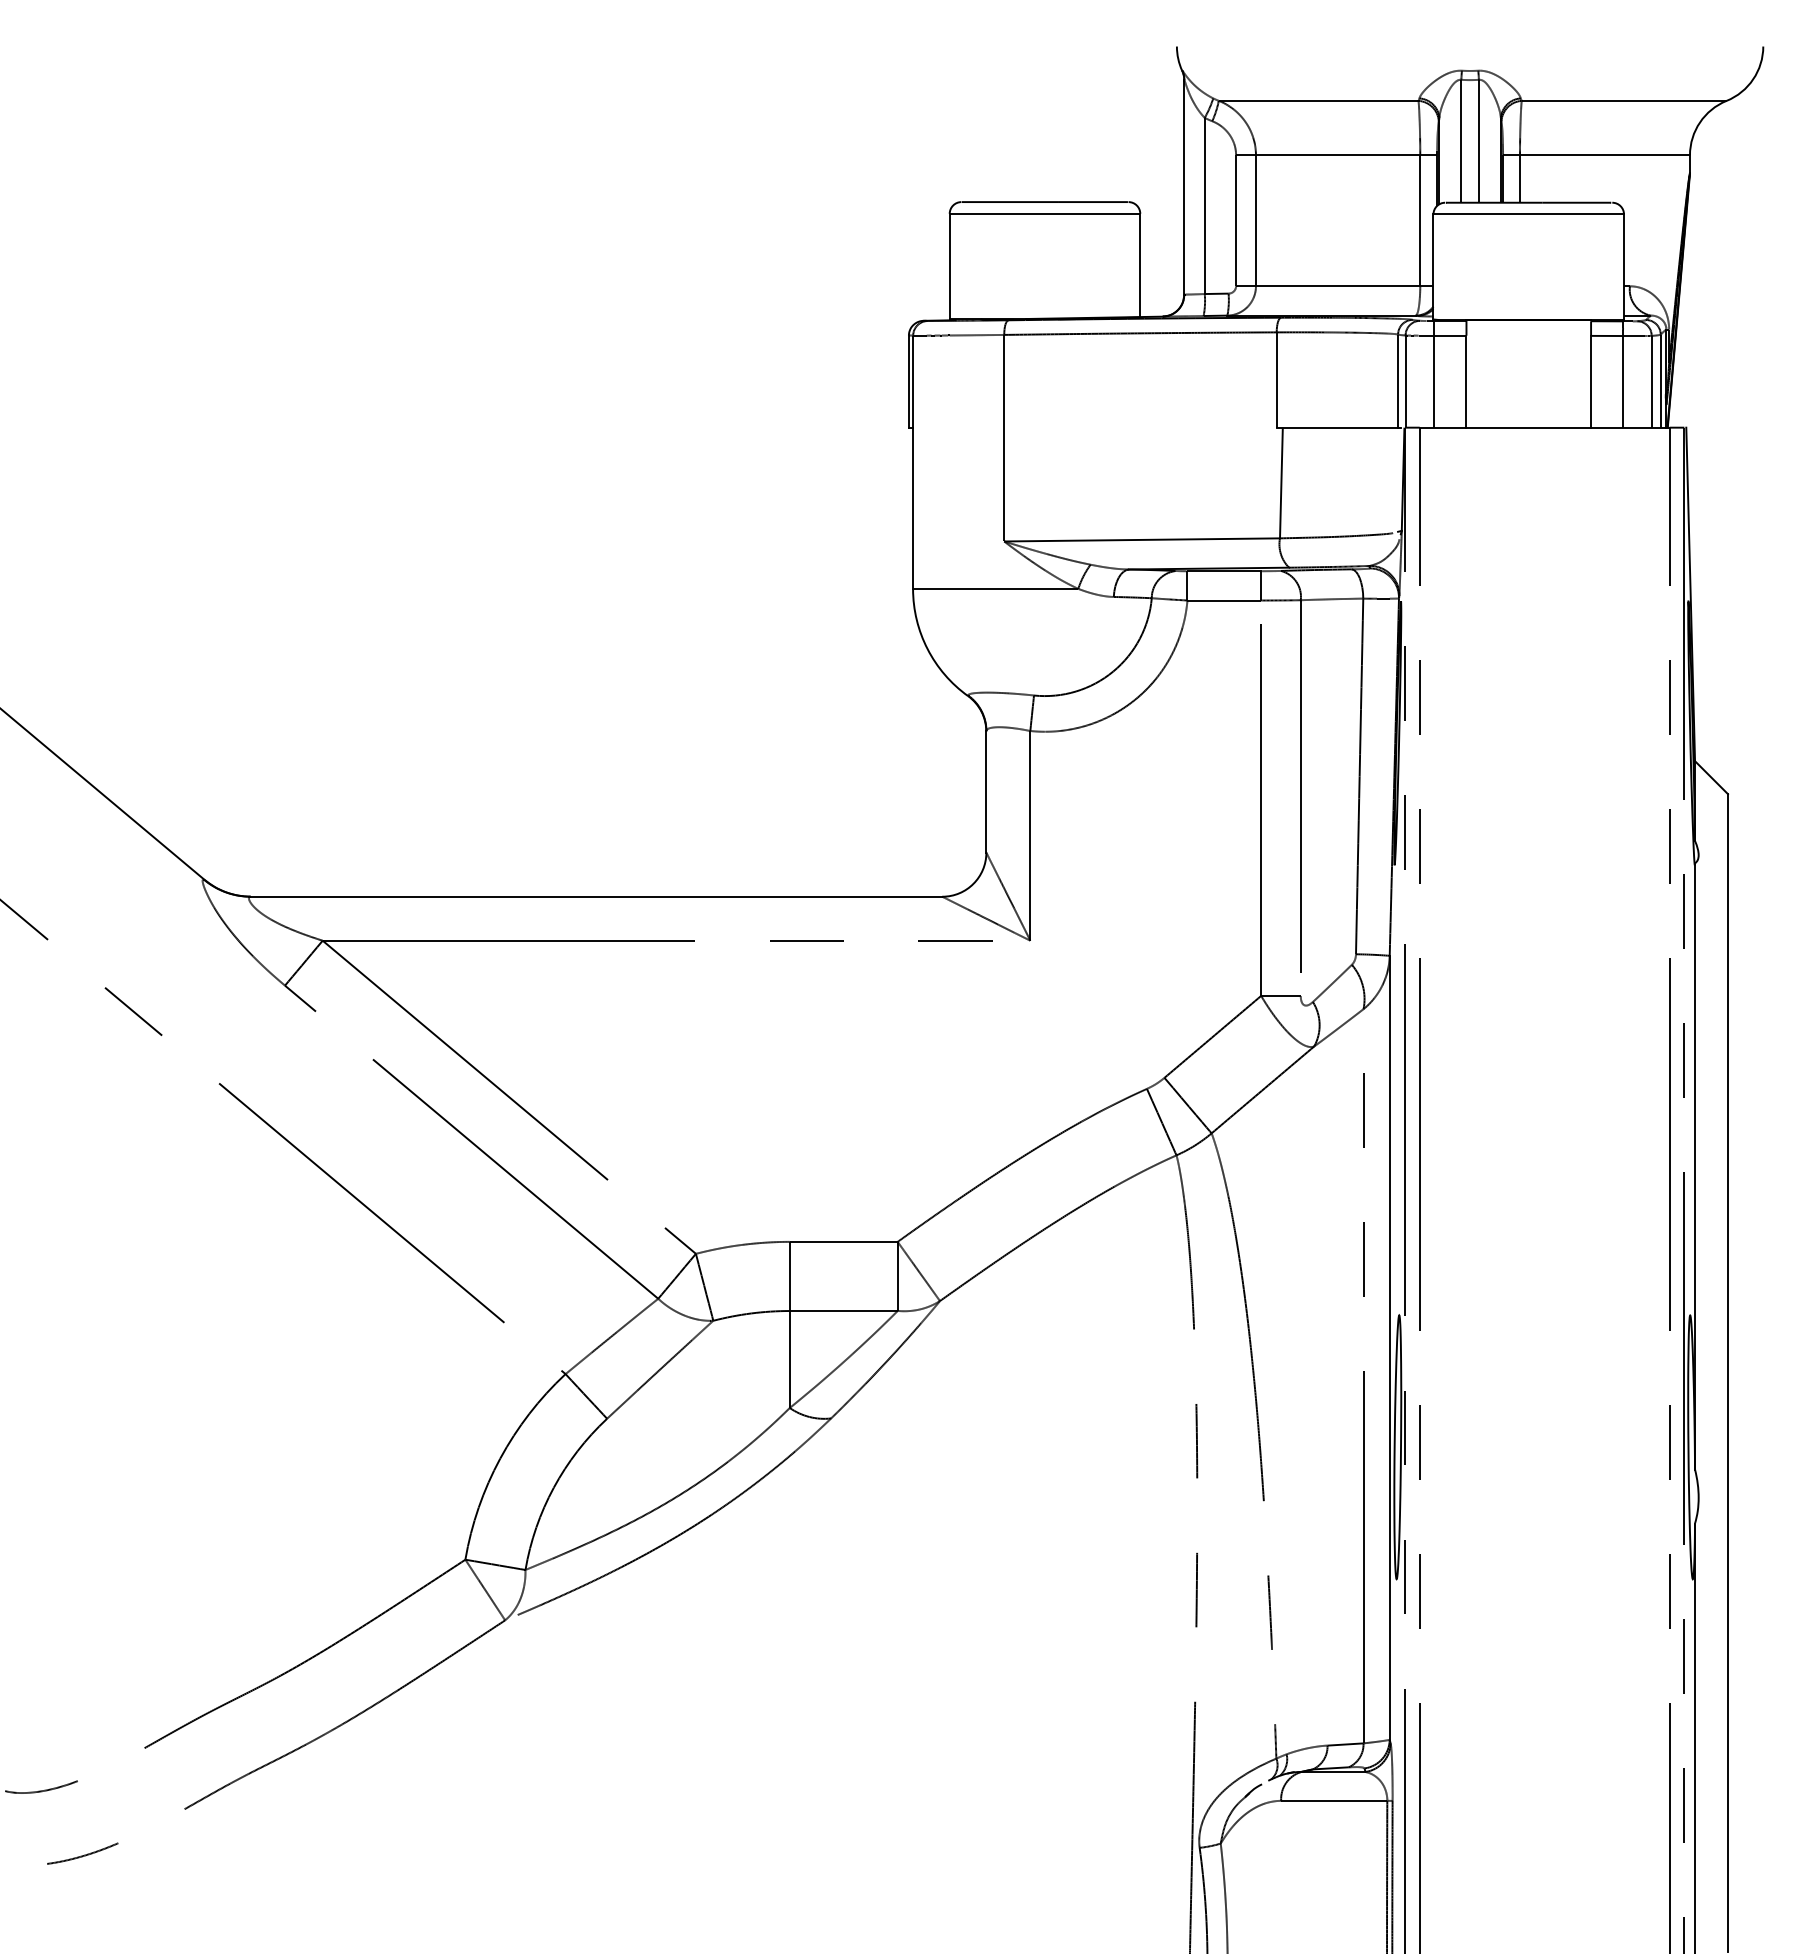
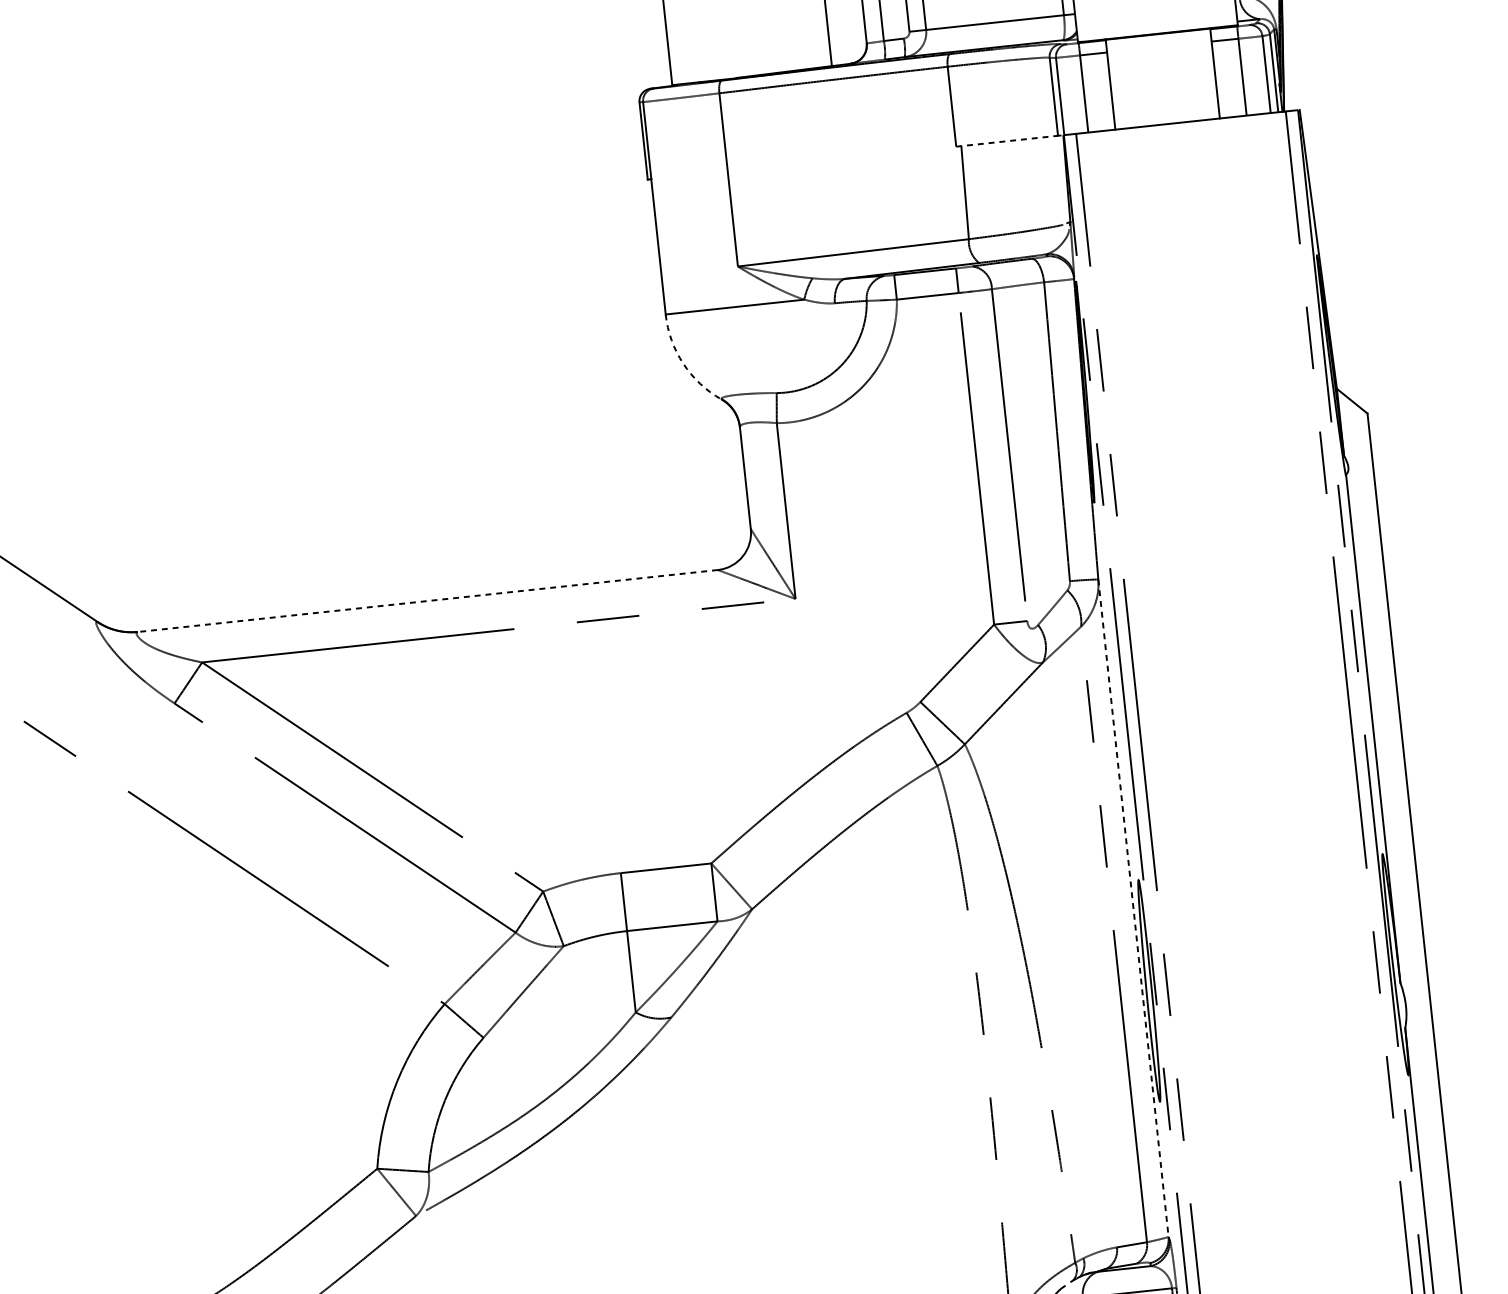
line: (1337, 427) -> (1007, 141), solid -> dashed
arc: (927, 649) -> (683, 364), solid -> dashed
line: (596, 896) -> (427, 600), solid -> dashed
line: (1389, 1347) -> (1133, 907), solid -> dashed

